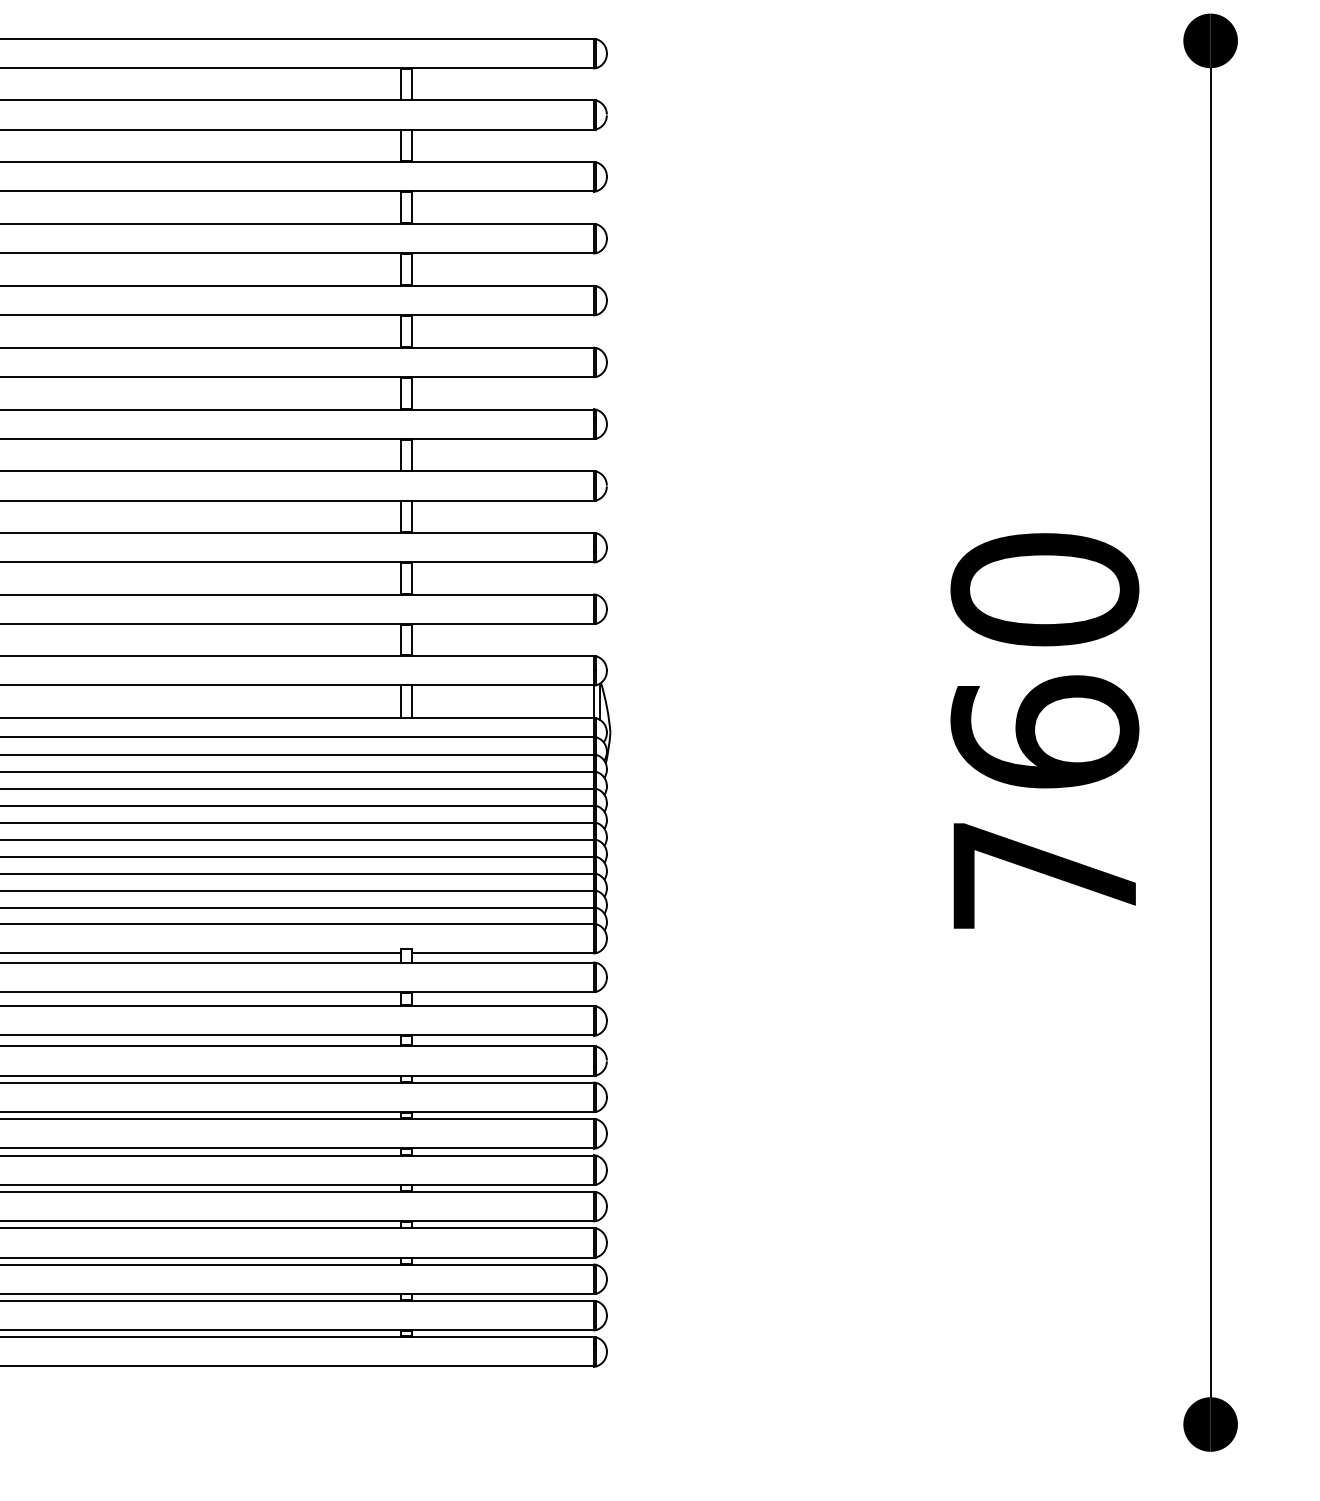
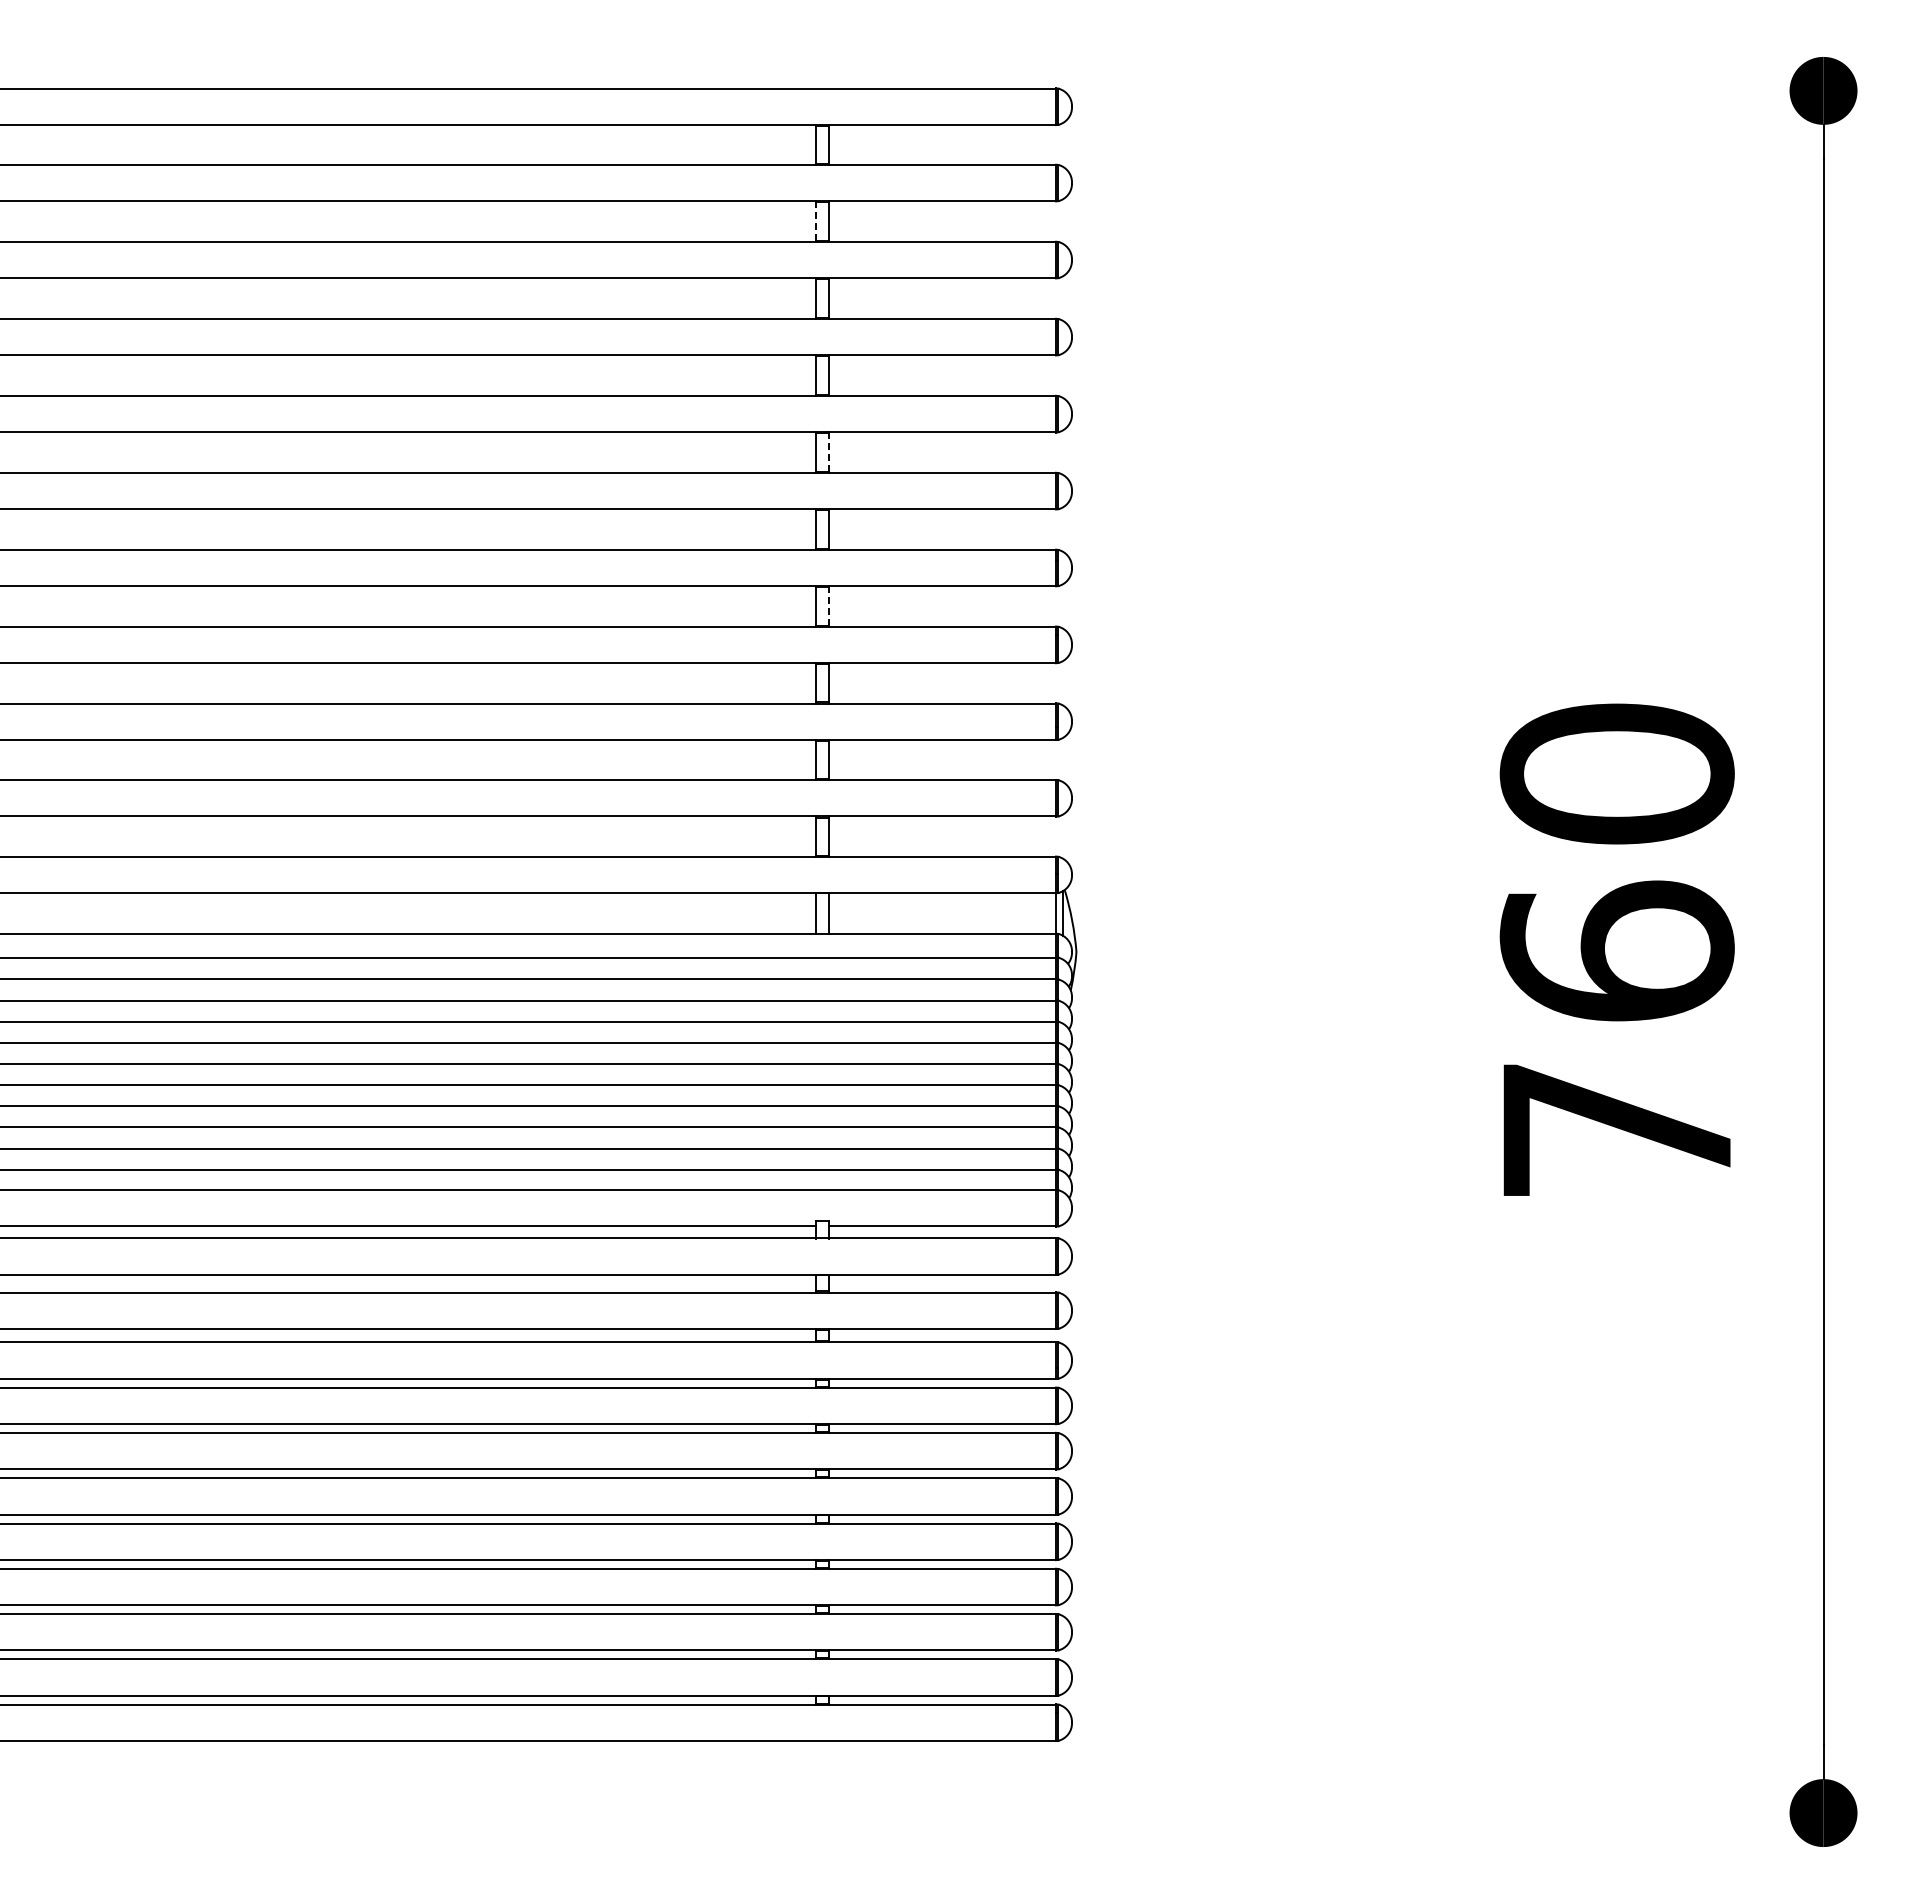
line: (400, 145) -> (815, 221), solid -> dashed
line: (412, 331) -> (829, 452), solid -> dashed
line: (412, 454) -> (829, 605), solid -> dashed

